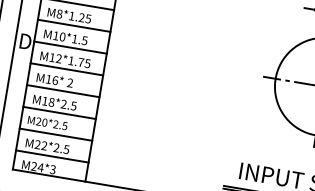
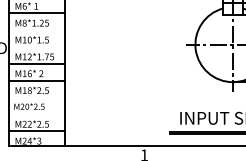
line: (74, 26) -> (37, 30), removed
line: (70, 48) -> (37, 47), removed
line: (60, 112) -> (37, 97), removed
line: (56, 134) -> (37, 114), removed

